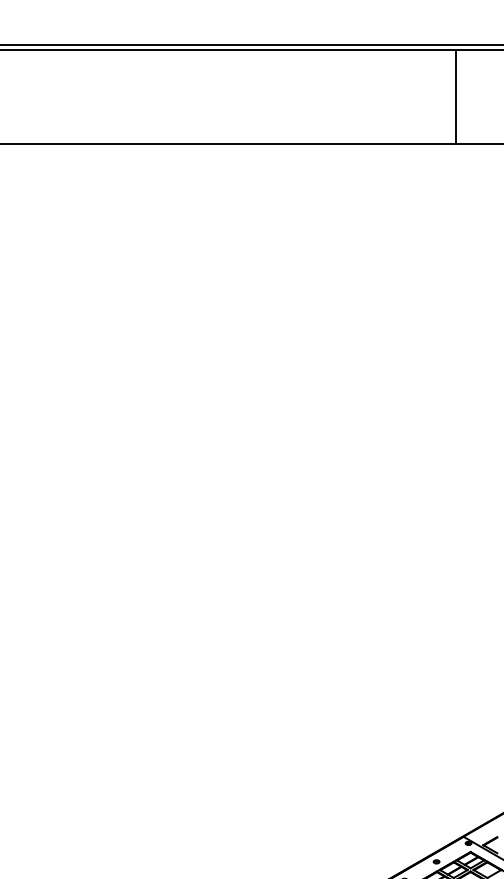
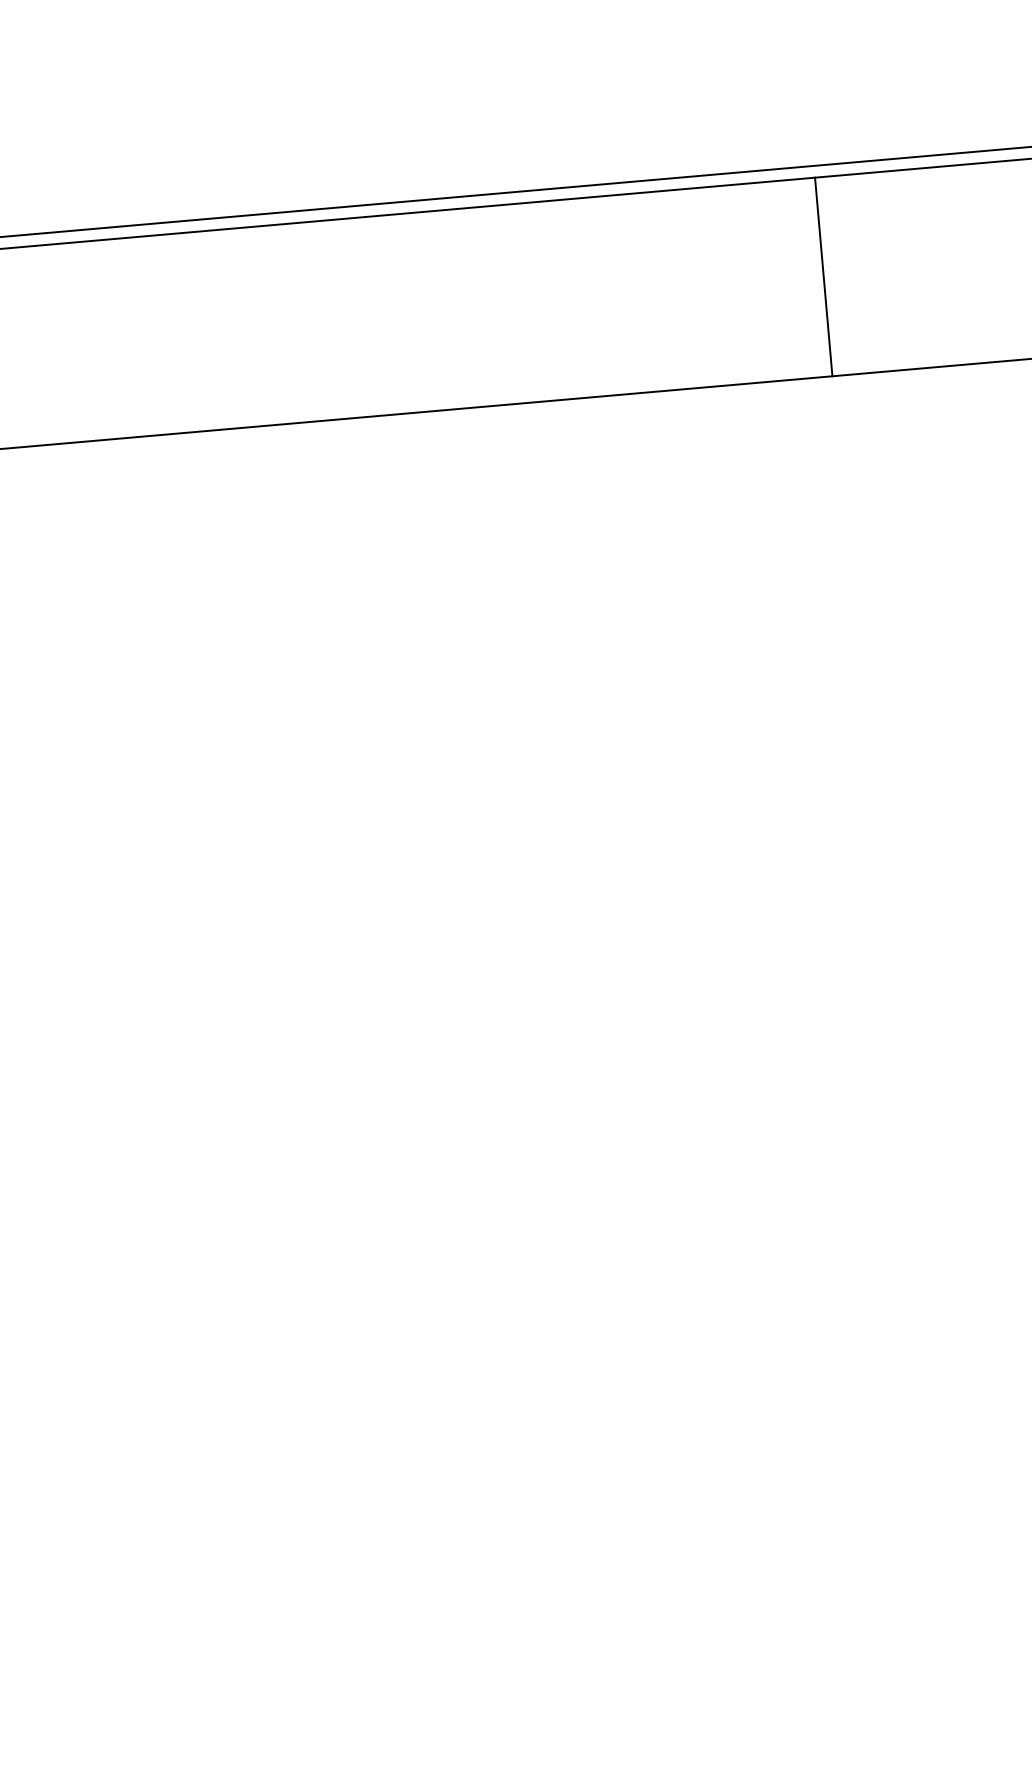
line: (455, 97) -> (822, 277), moved

